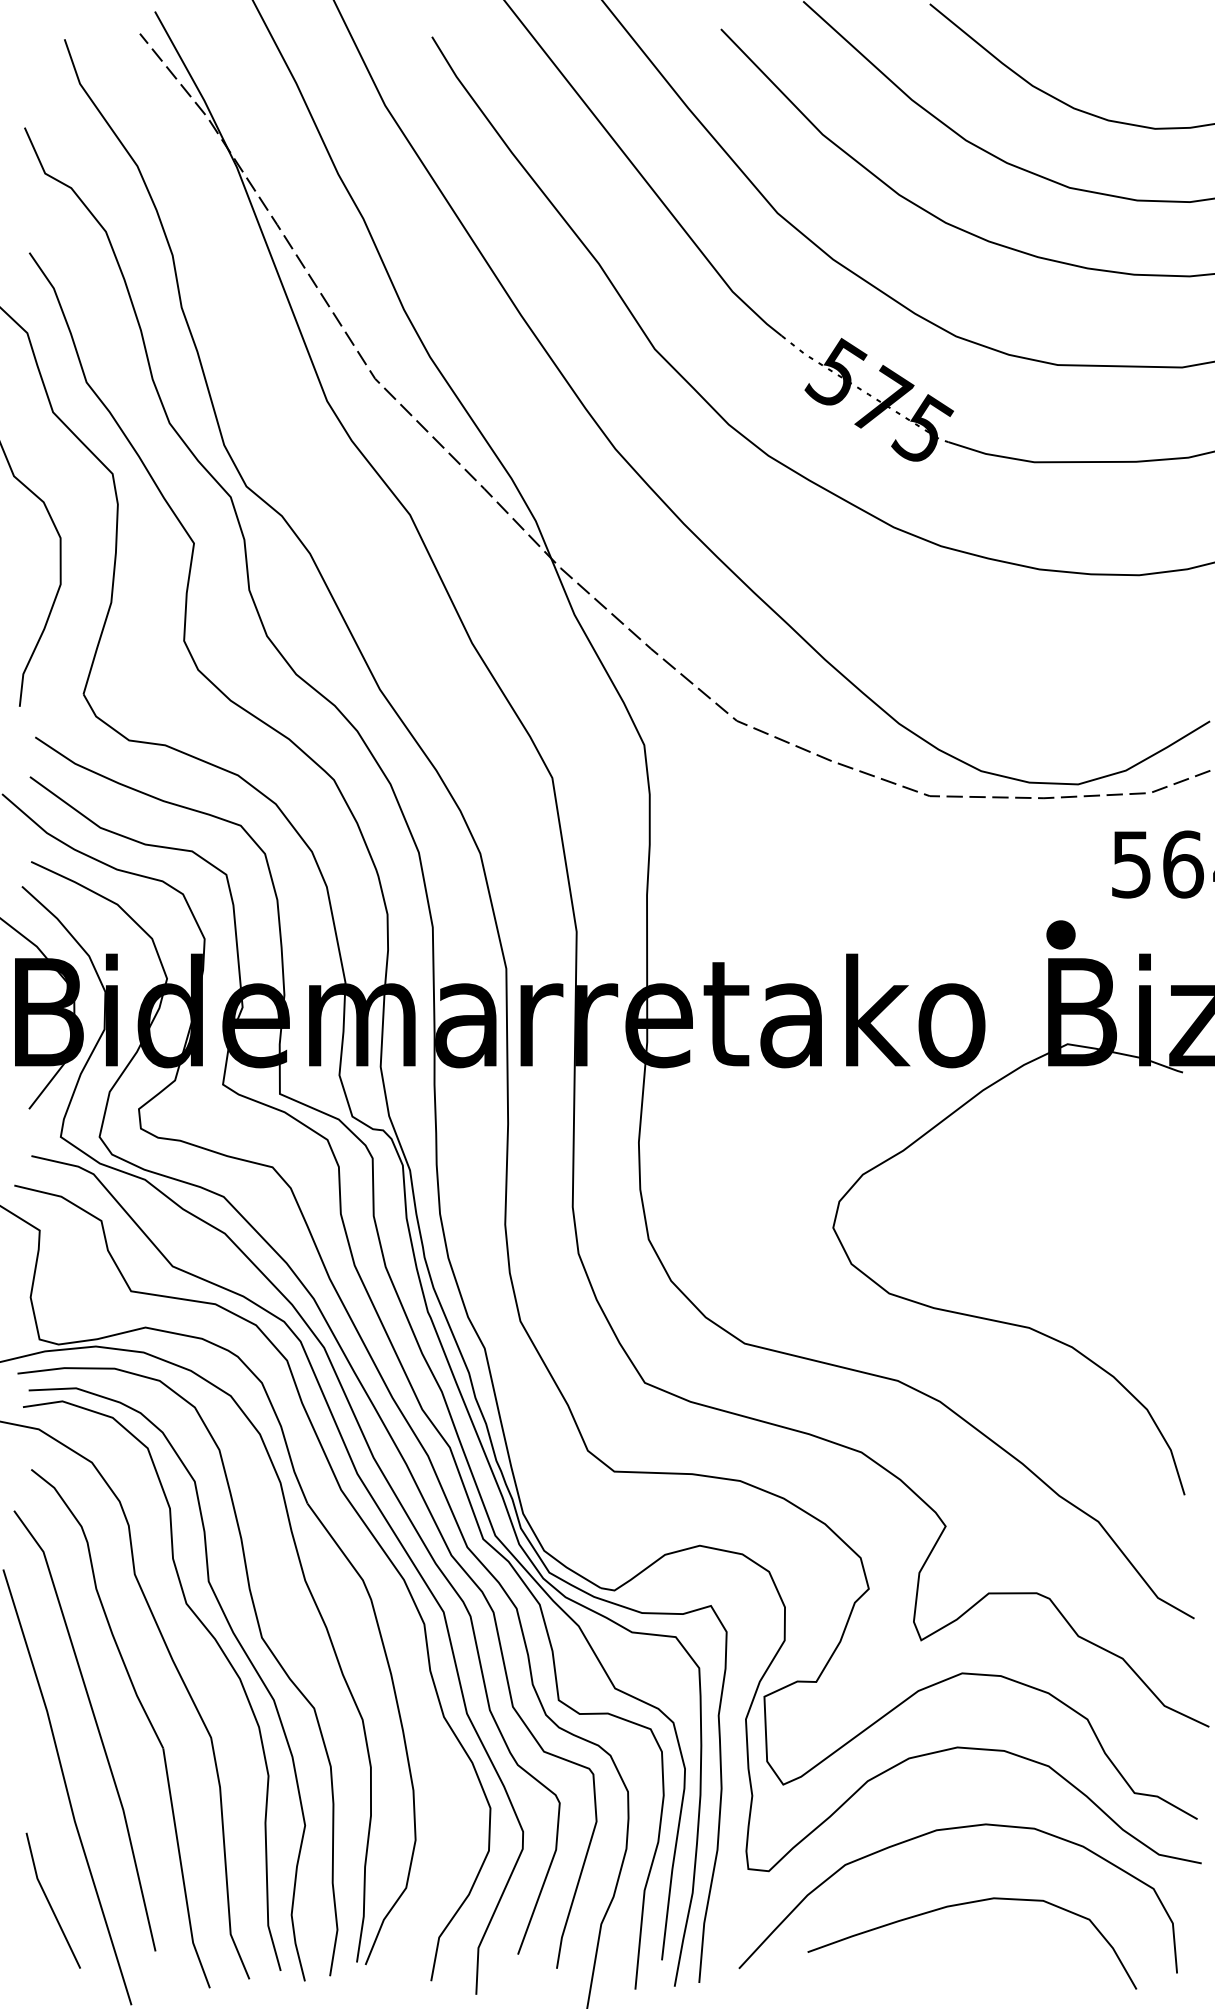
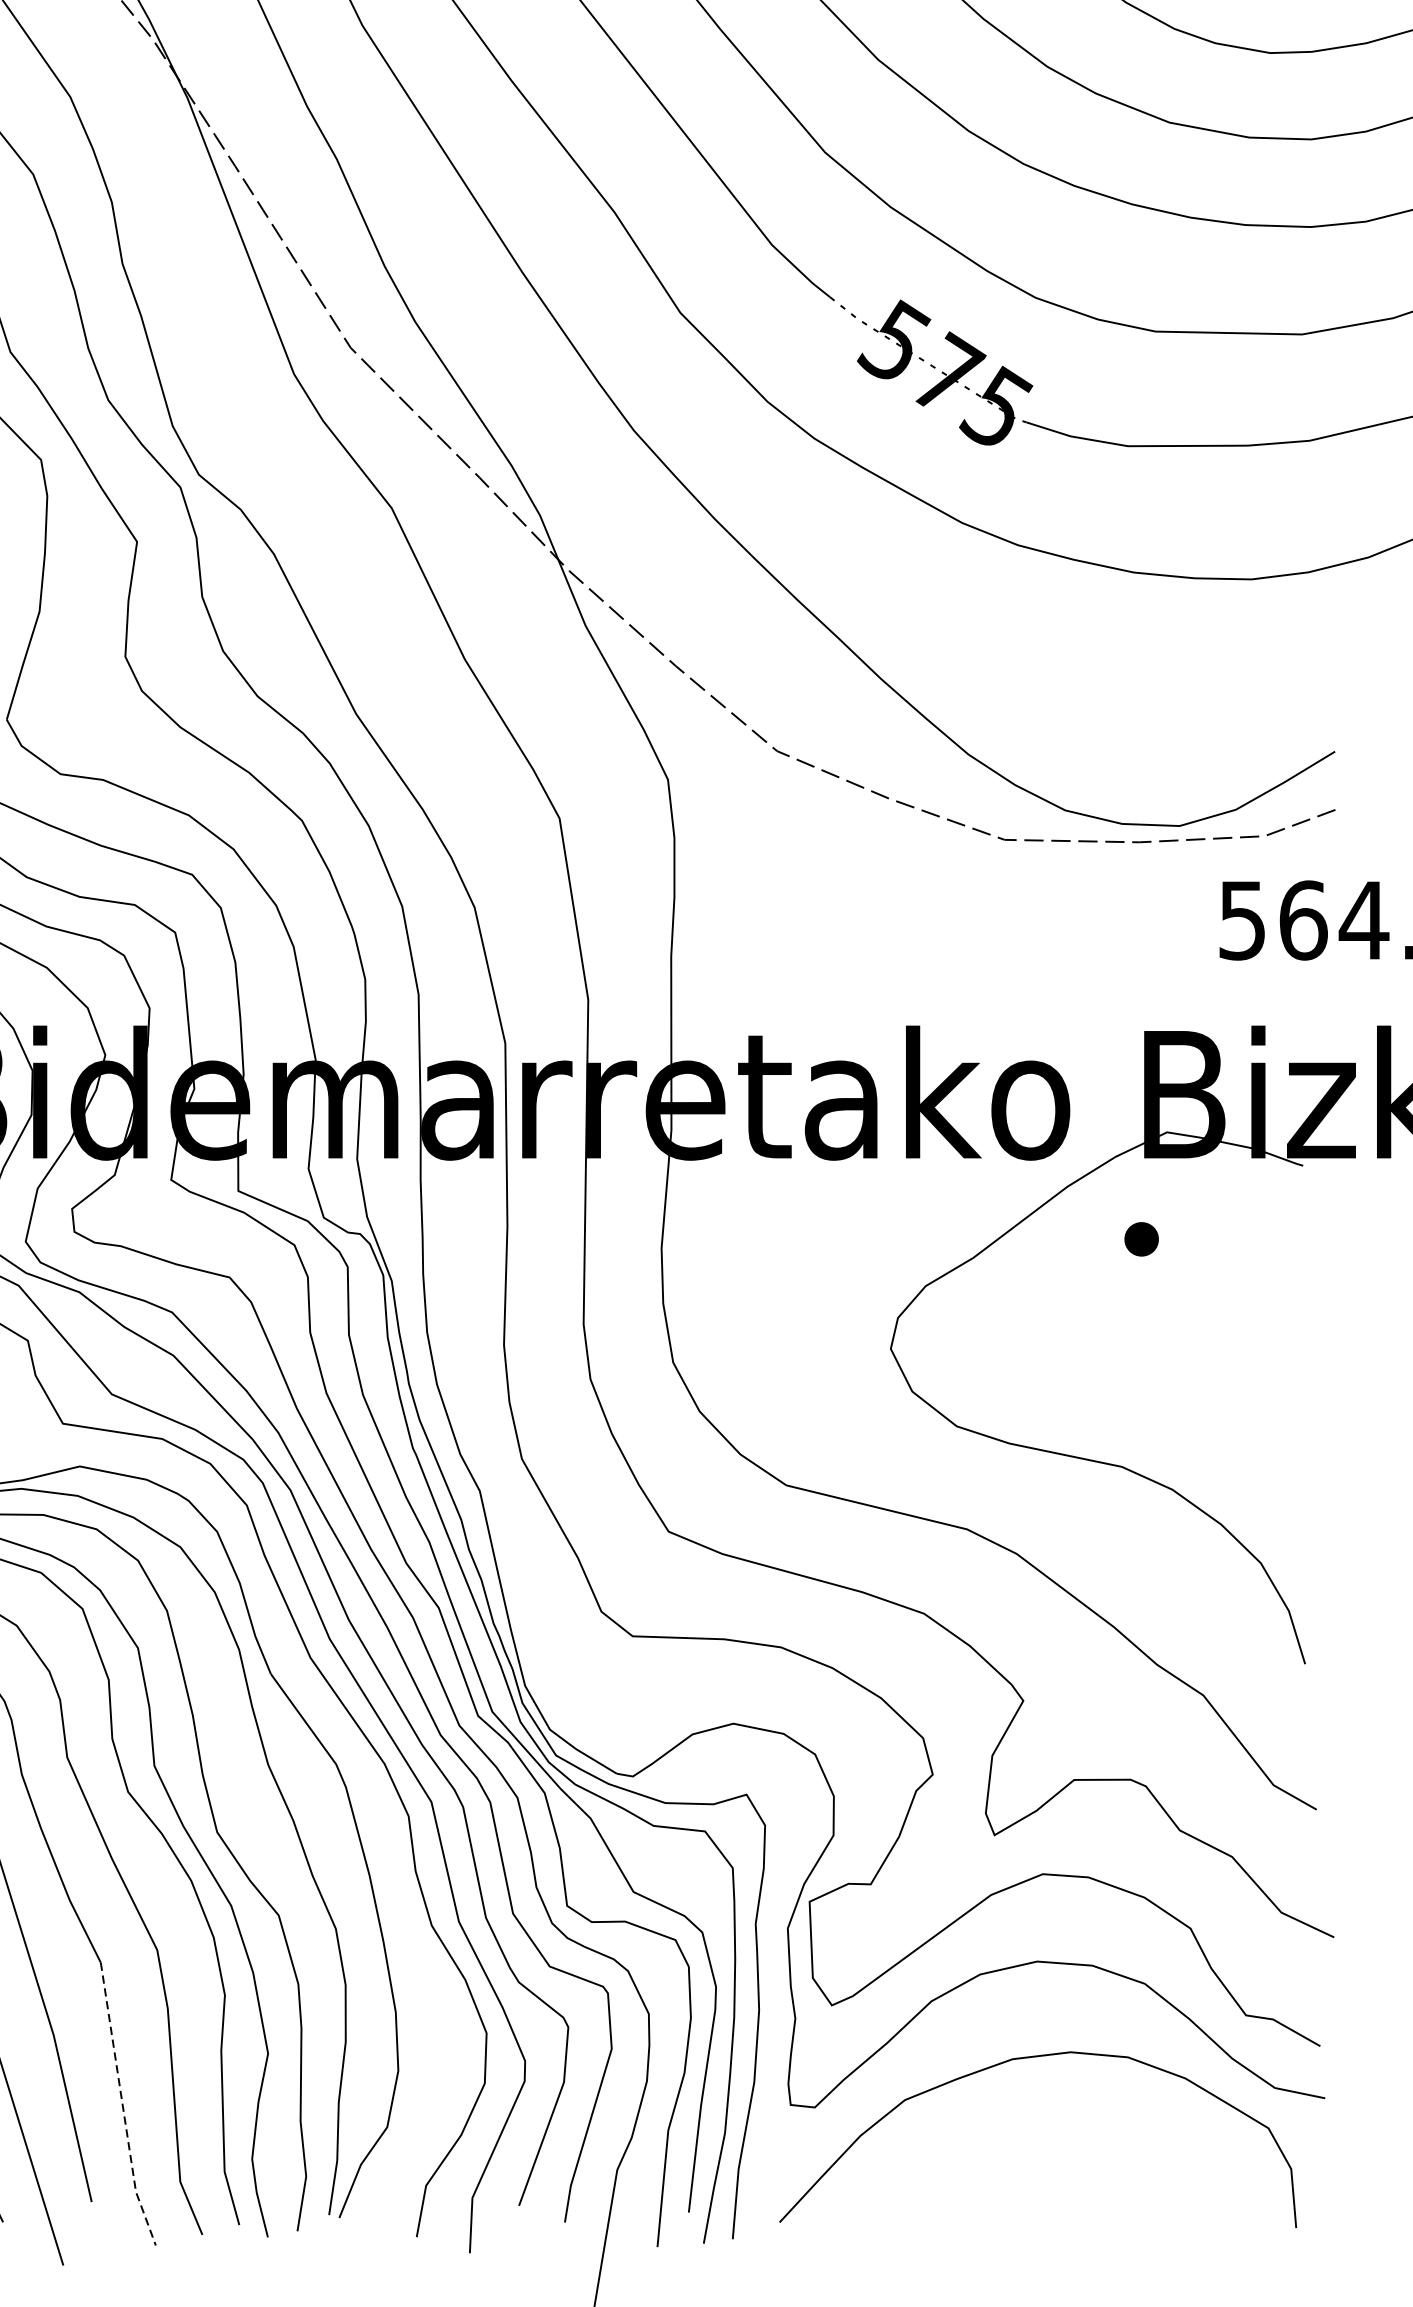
part: (1060, 934) -> (1141, 1238), moved
line: (182, 1870) -> (123, 2106), solid -> dashed
curve: (966, 1904) -> (1047, 2146), removed

